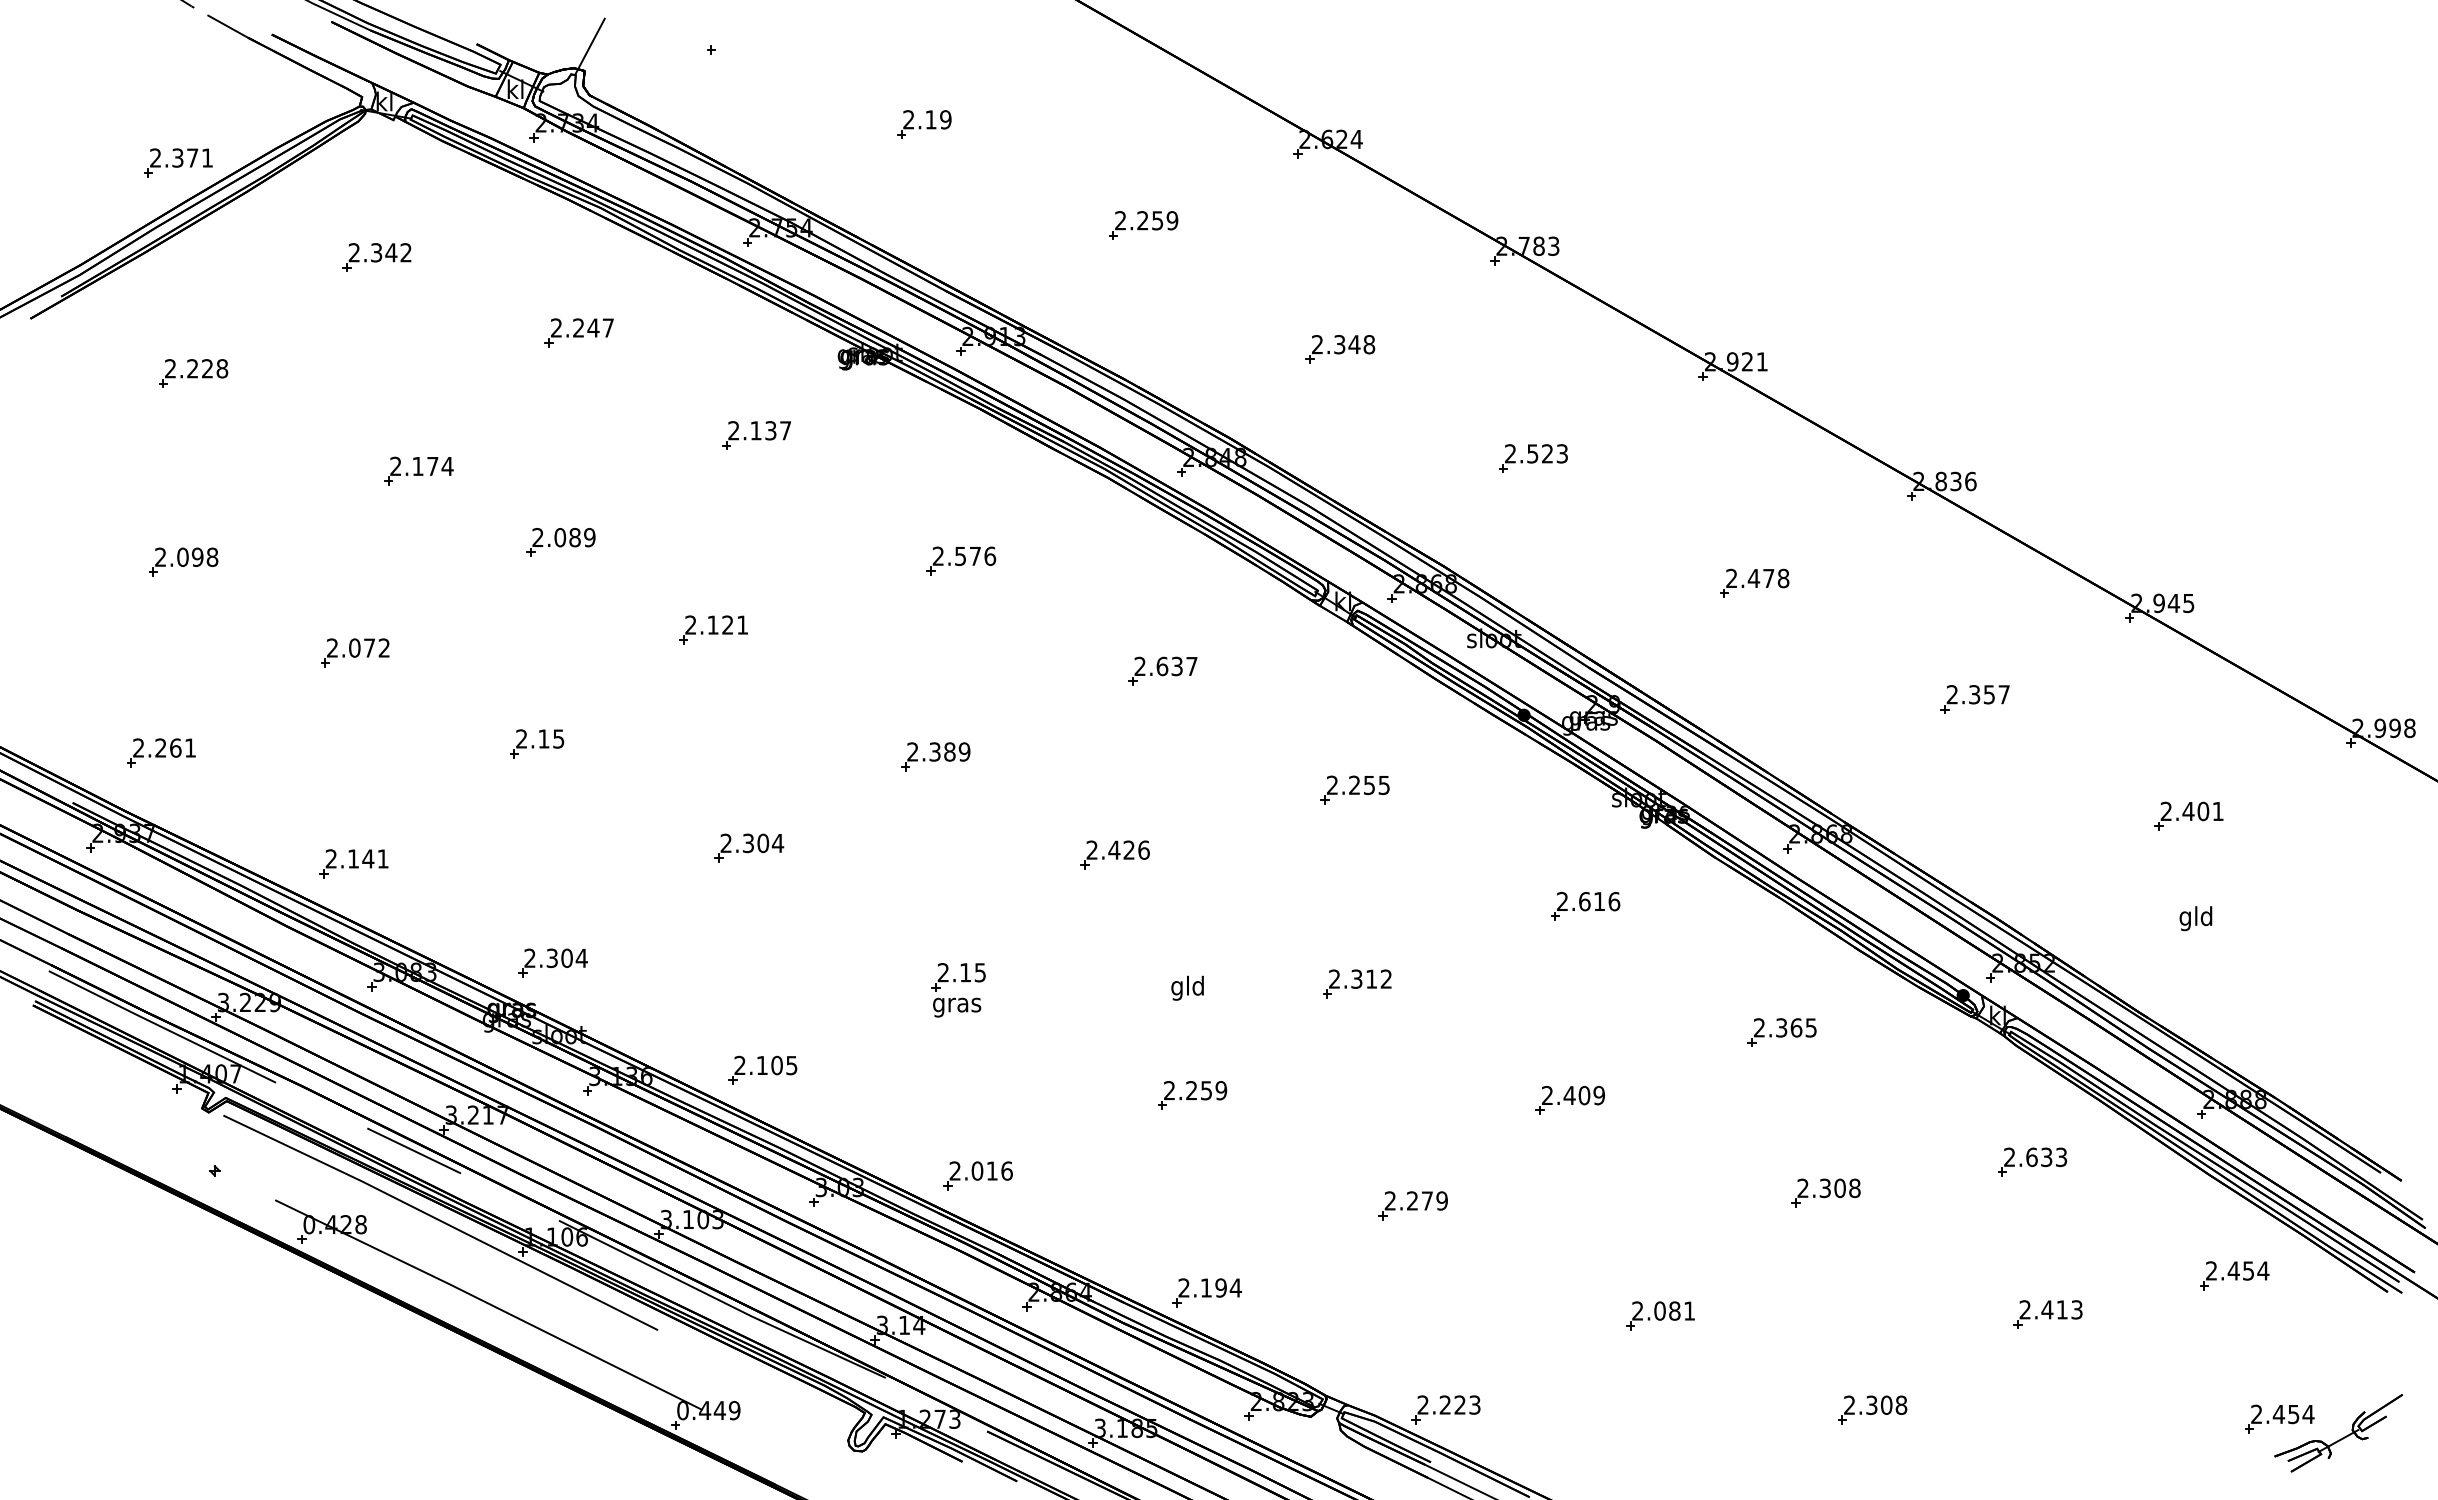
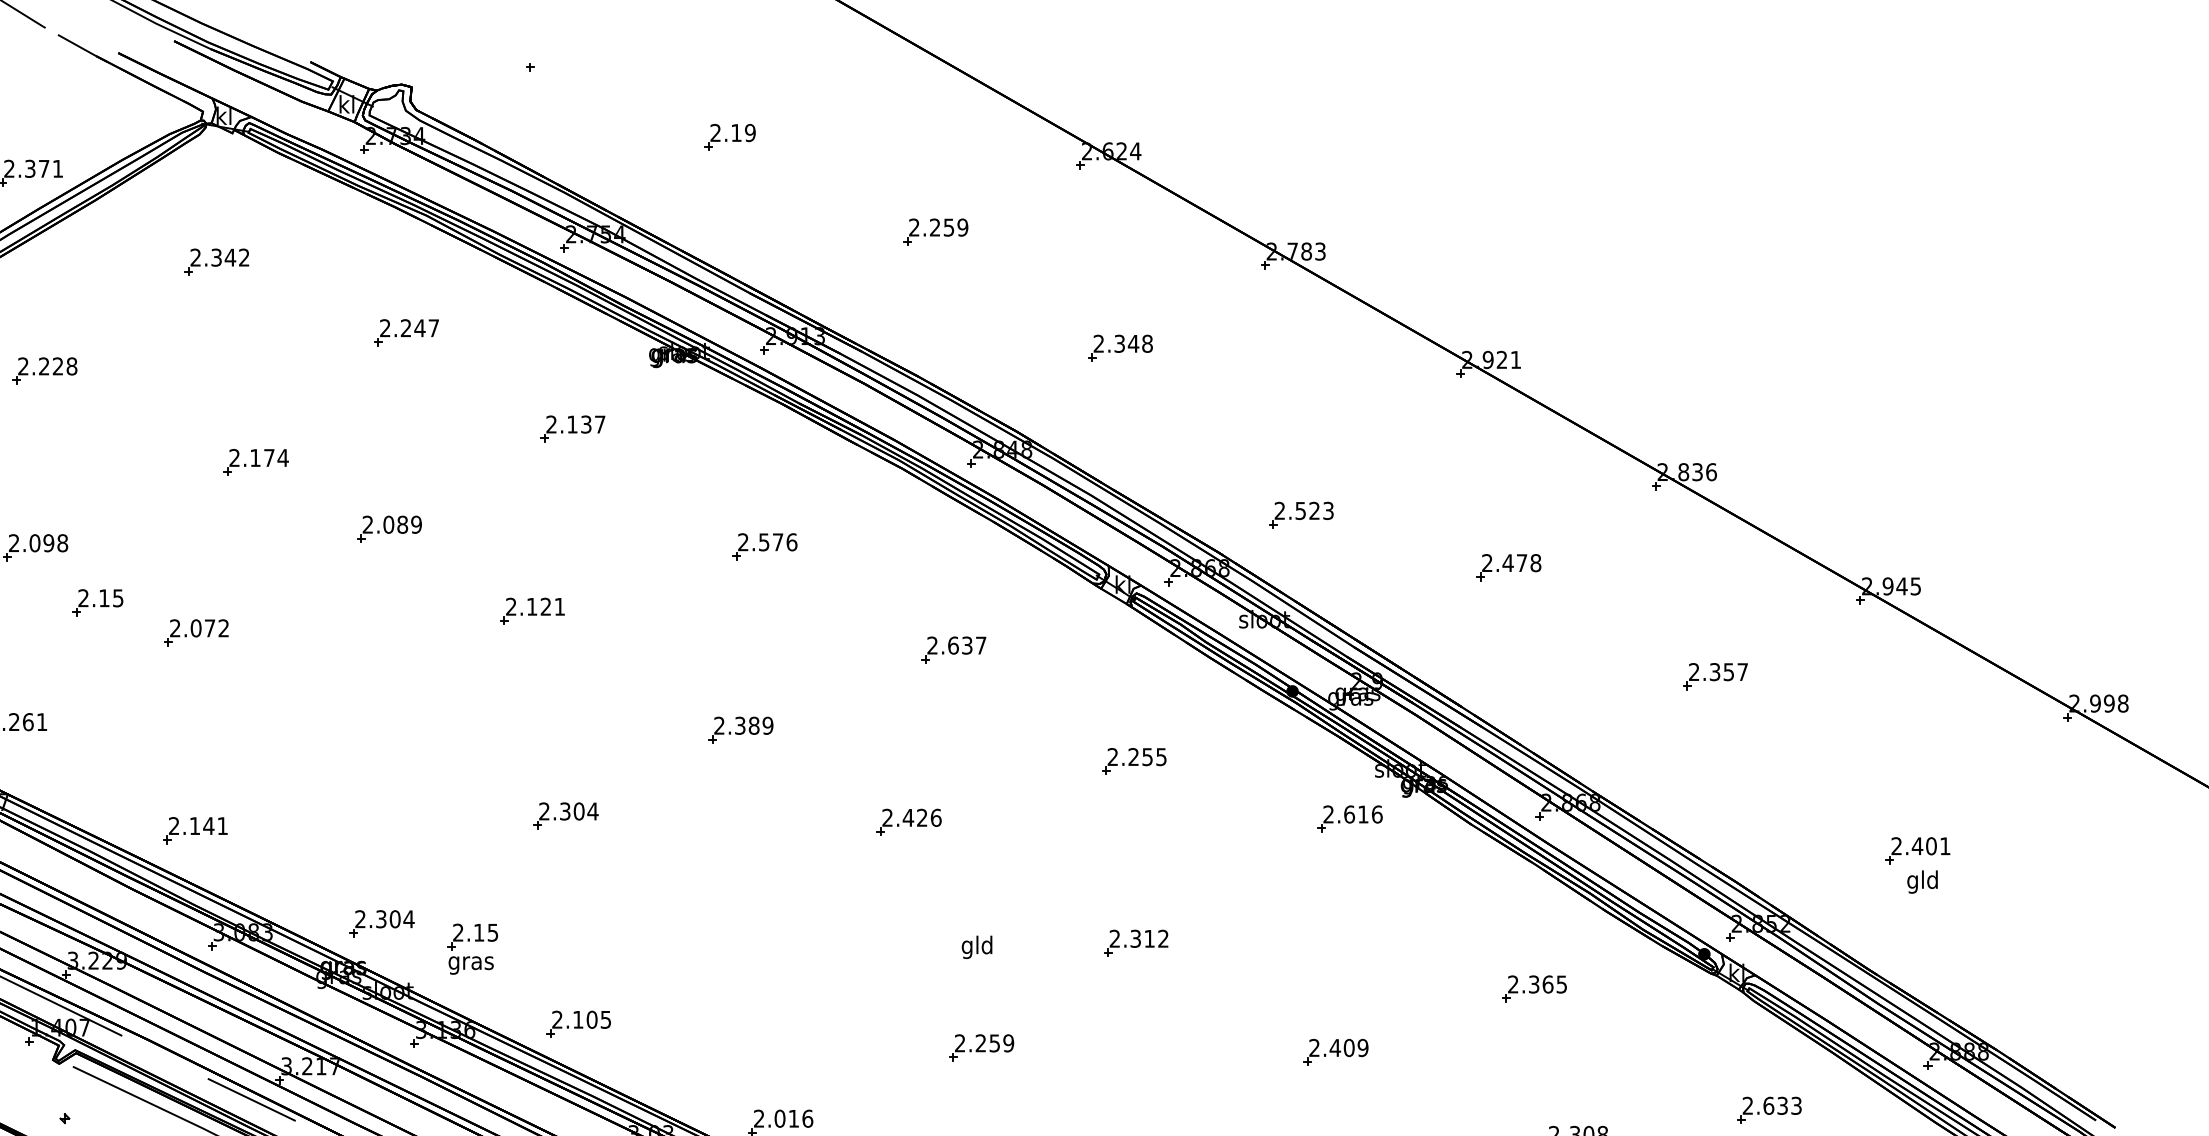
line: (589, 46) -> (416, 64), removed
part: (1533, 458) -> (1301, 515), moved
part: (537, 743) -> (98, 602), moved
part: (2188, 815) -> (1917, 850), moved
part: (1585, 906) -> (1350, 819), moved
part: (955, 997) -> (469, 956), moved

